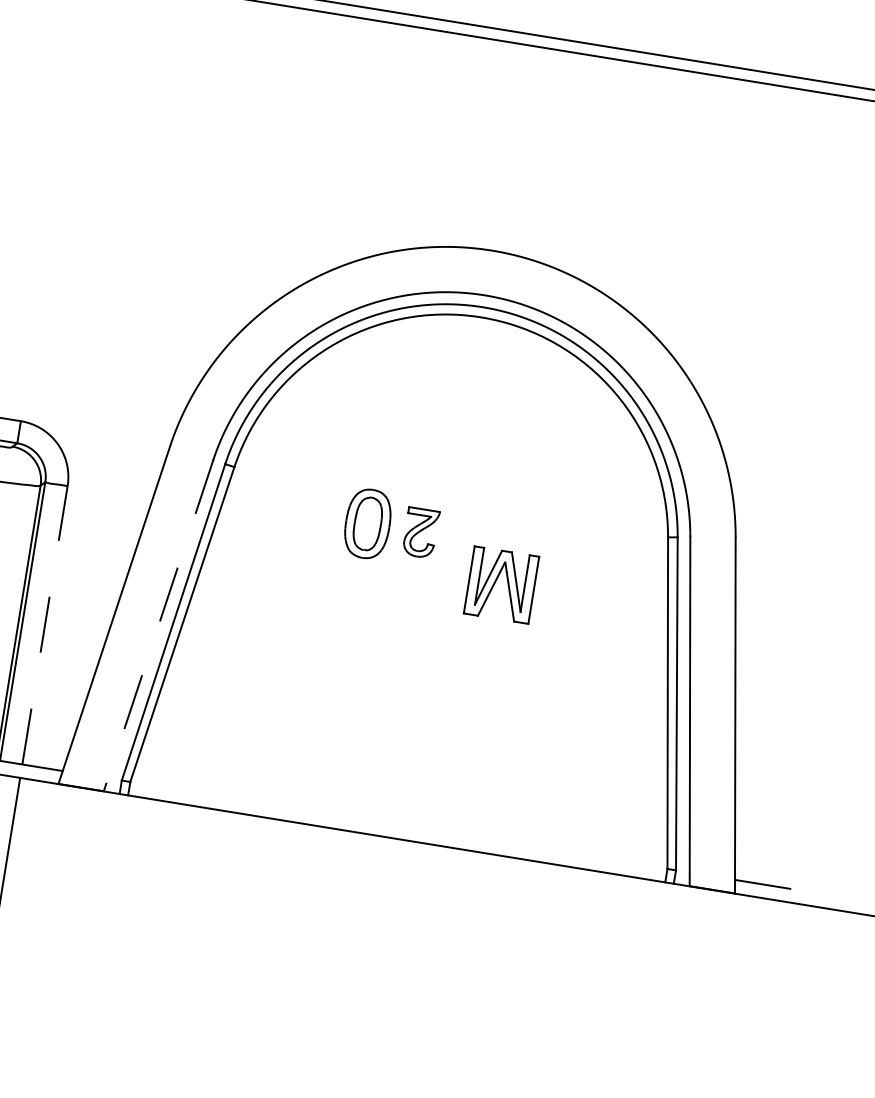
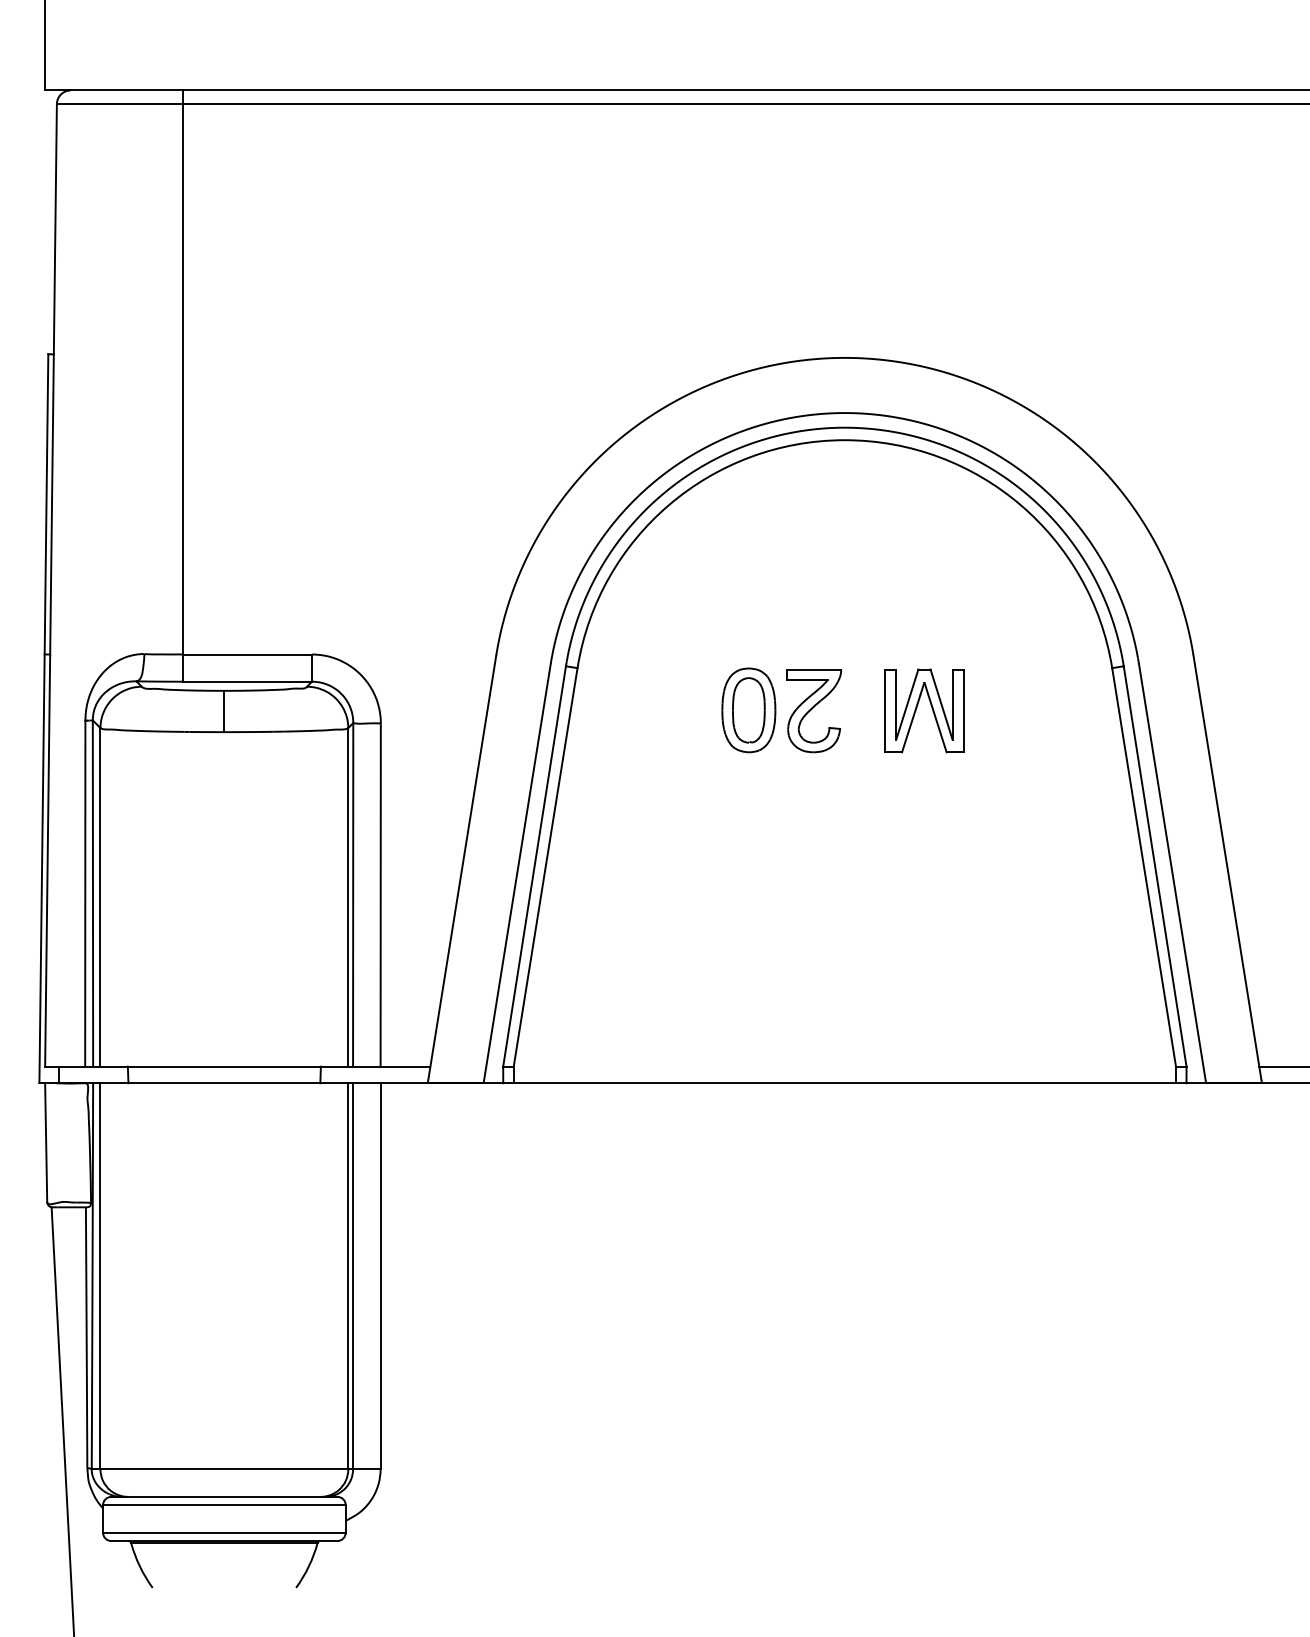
part: (420, 533) -> (814, 711), size x1.43
part: (496, 582) -> (917, 708), moved
line: (44, 625) -> (380, 895), dashed -> solid
line: (158, 625) -> (517, 873), dashed -> solid

